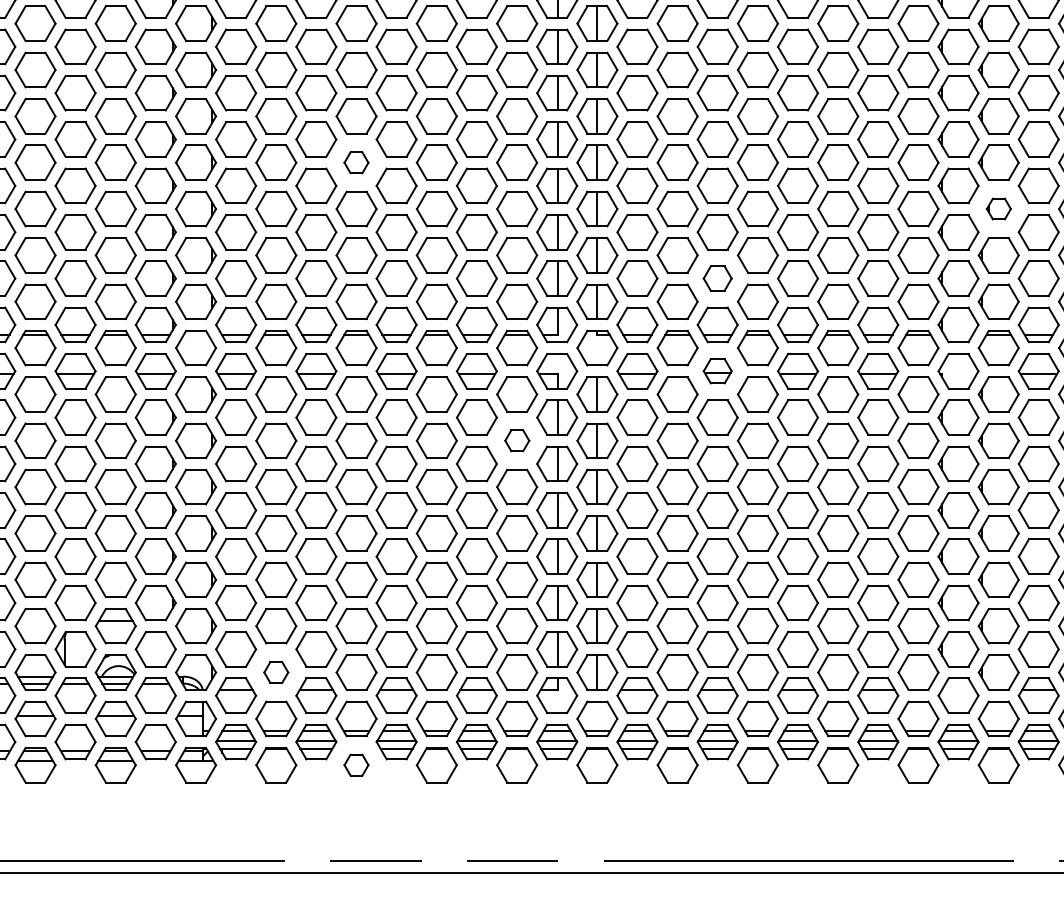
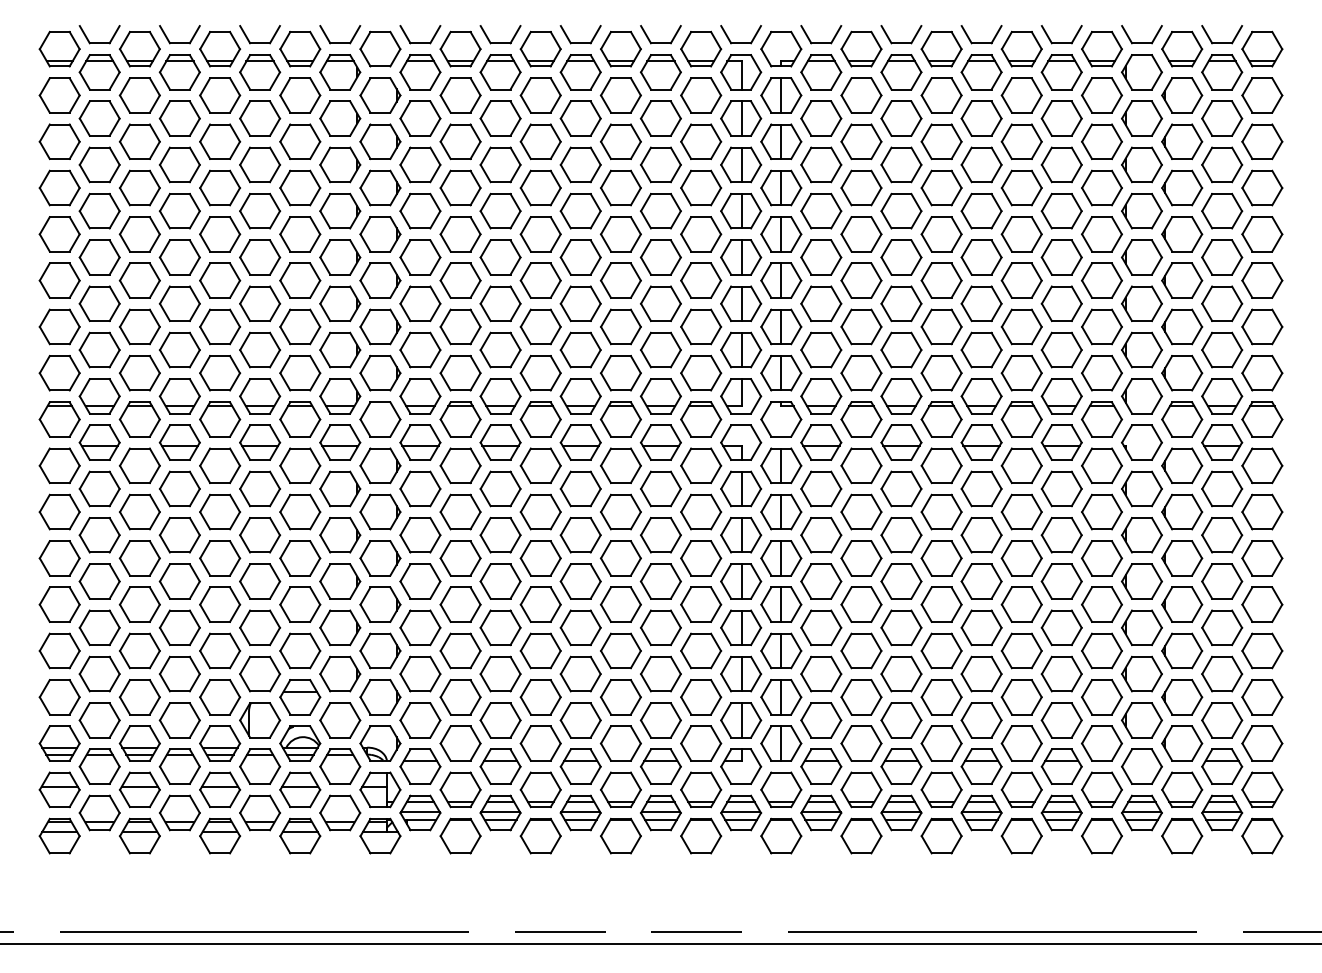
part: (356, 162) -> (540, 234), size x1.67
part: (999, 208) -> (1182, 280), size x1.67
part: (717, 278) -> (901, 349), size x1.43
part: (717, 371) -> (901, 442), size x1.43
part: (517, 440) -> (701, 511), size x1.67
part: (276, 672) -> (460, 743), size x1.67
part: (356, 764) -> (540, 835), size x1.67

